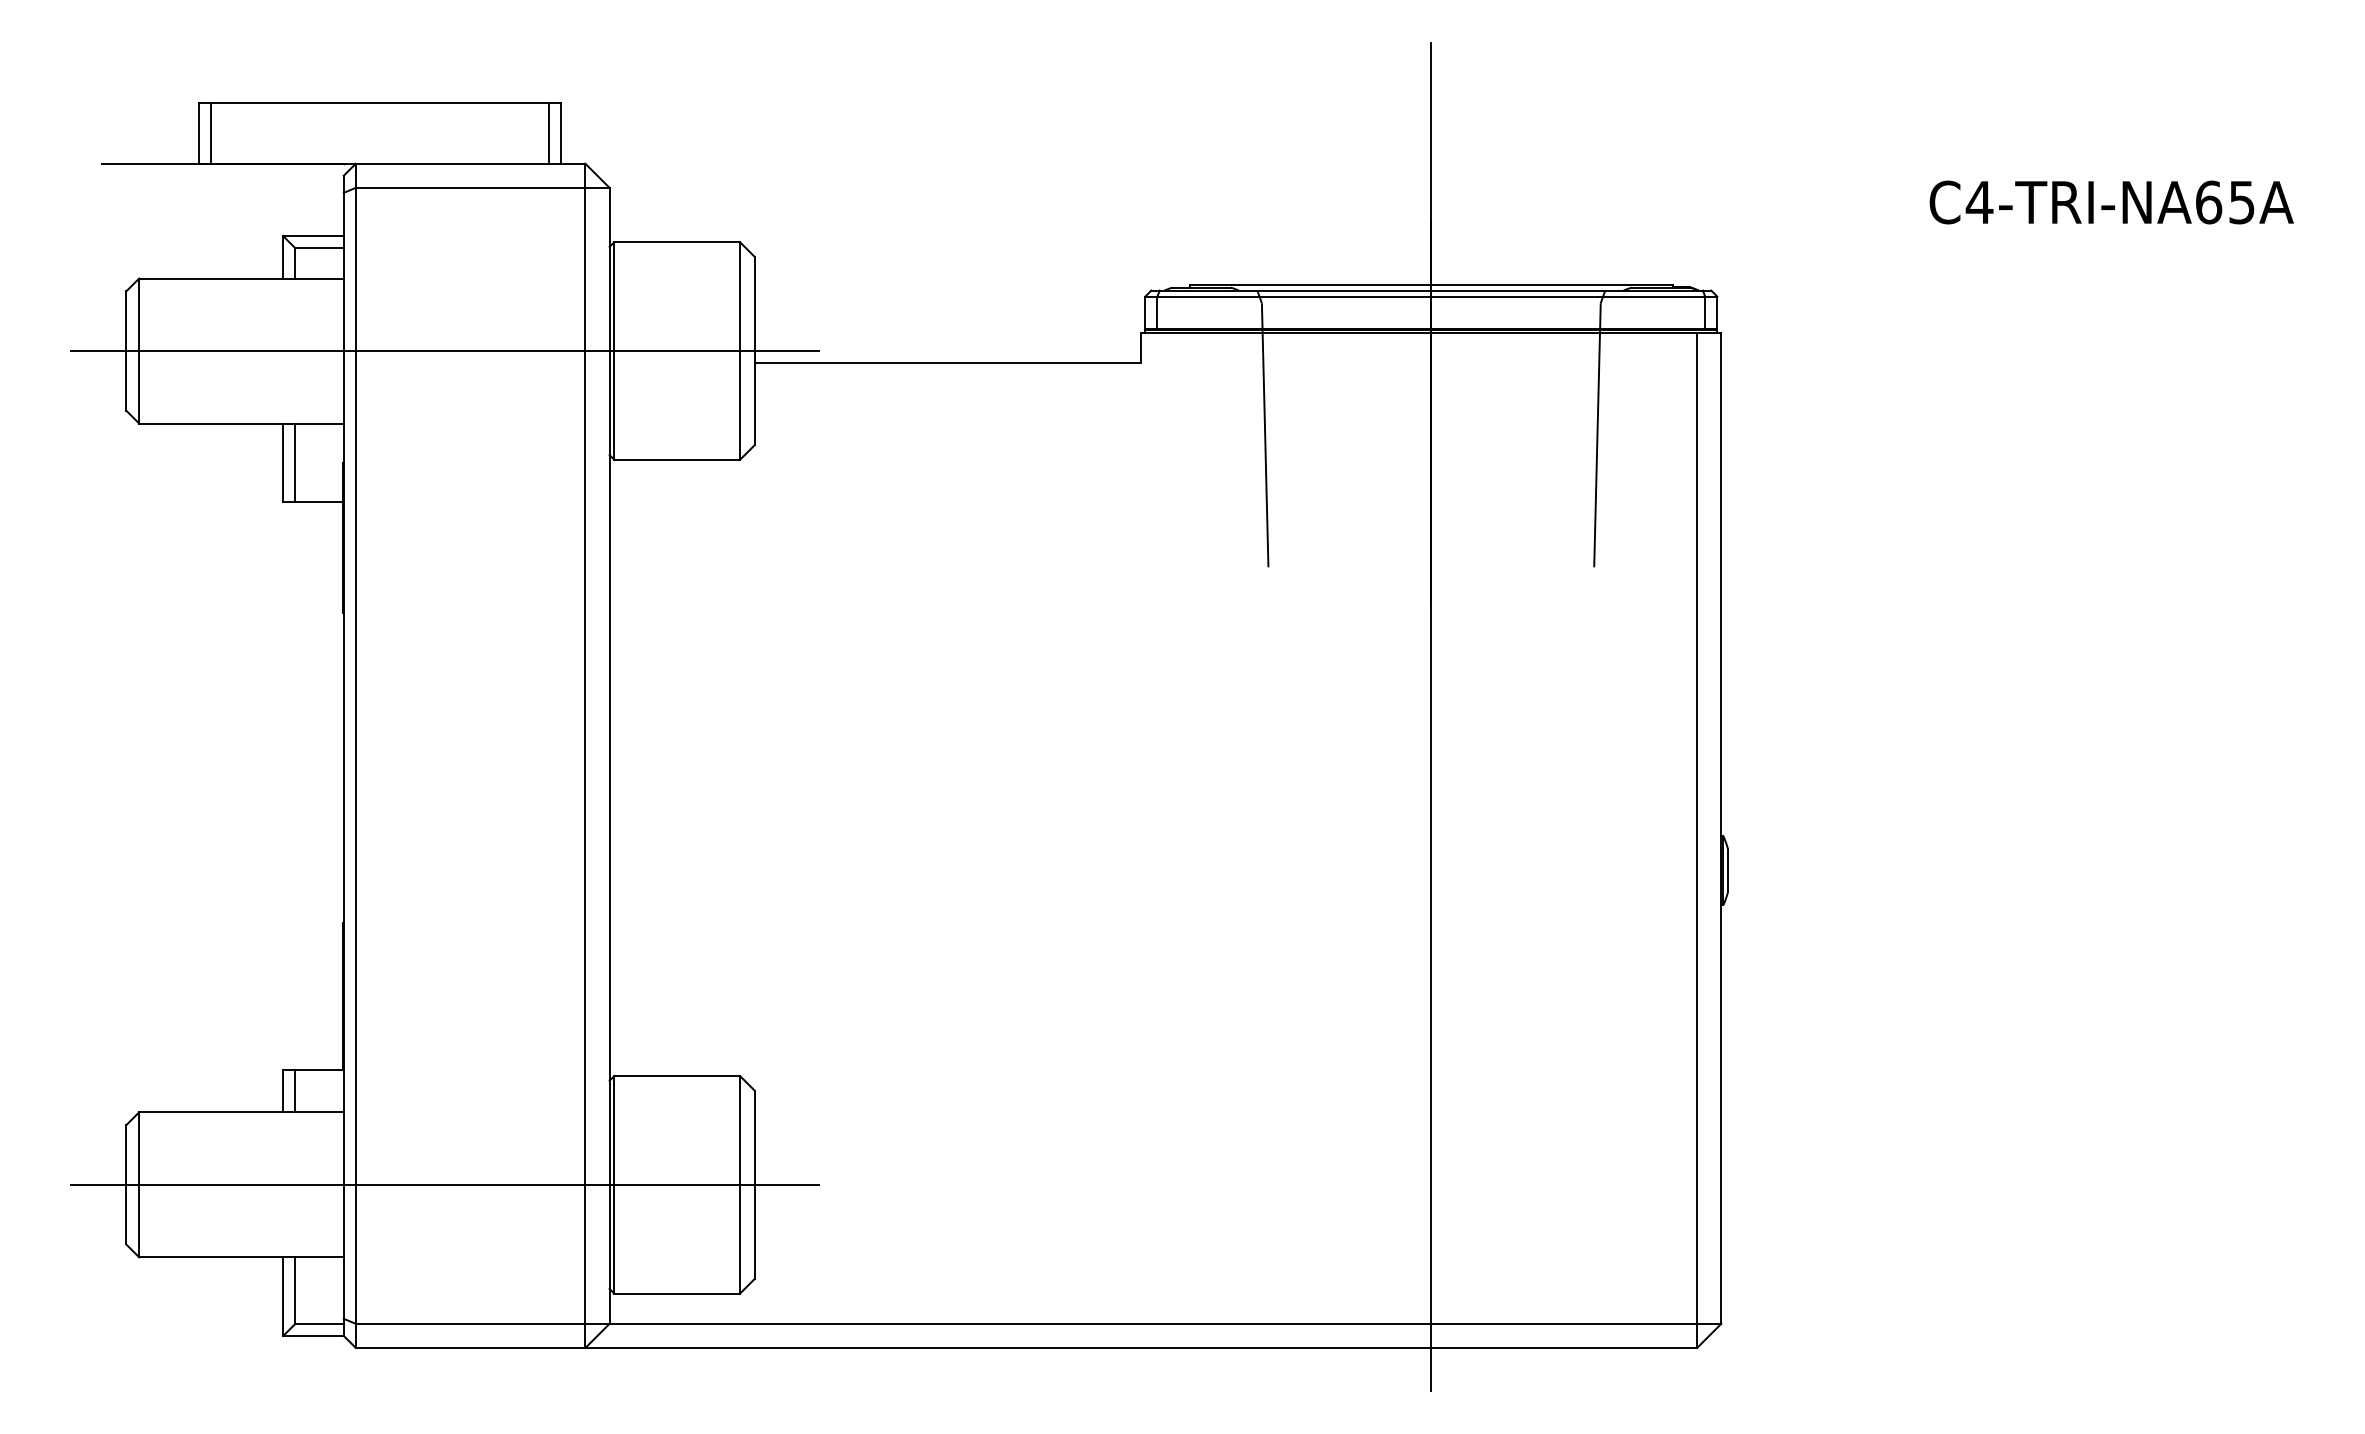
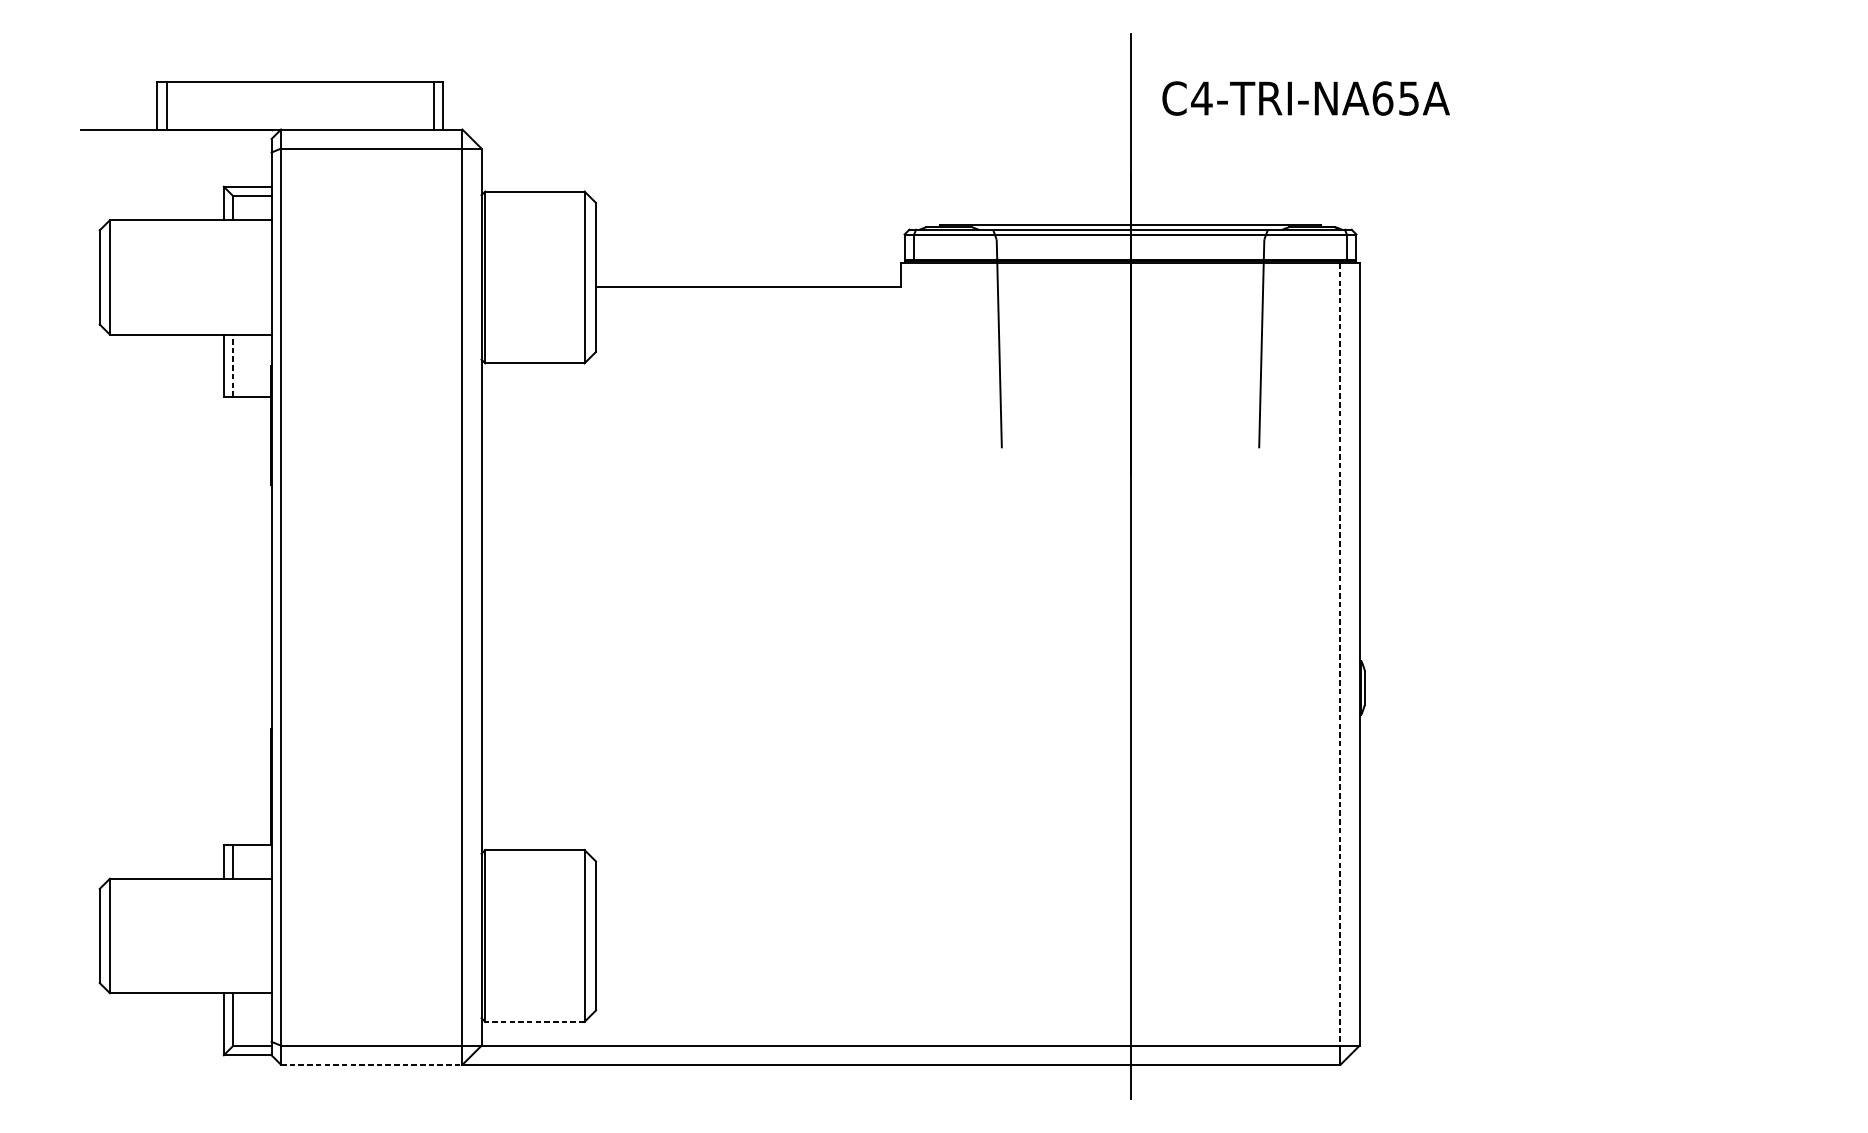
text: (2111, 202) -> (1305, 98), moved
line: (444, 351) -> (351, 277), removed
line: (295, 462) -> (233, 365), solid -> dashed
line: (1697, 828) -> (1340, 654), solid -> dashed
line: (444, 1184) -> (351, 935), removed
line: (677, 1293) -> (535, 1021), solid -> dashed
line: (470, 1347) -> (371, 1064), solid -> dashed

